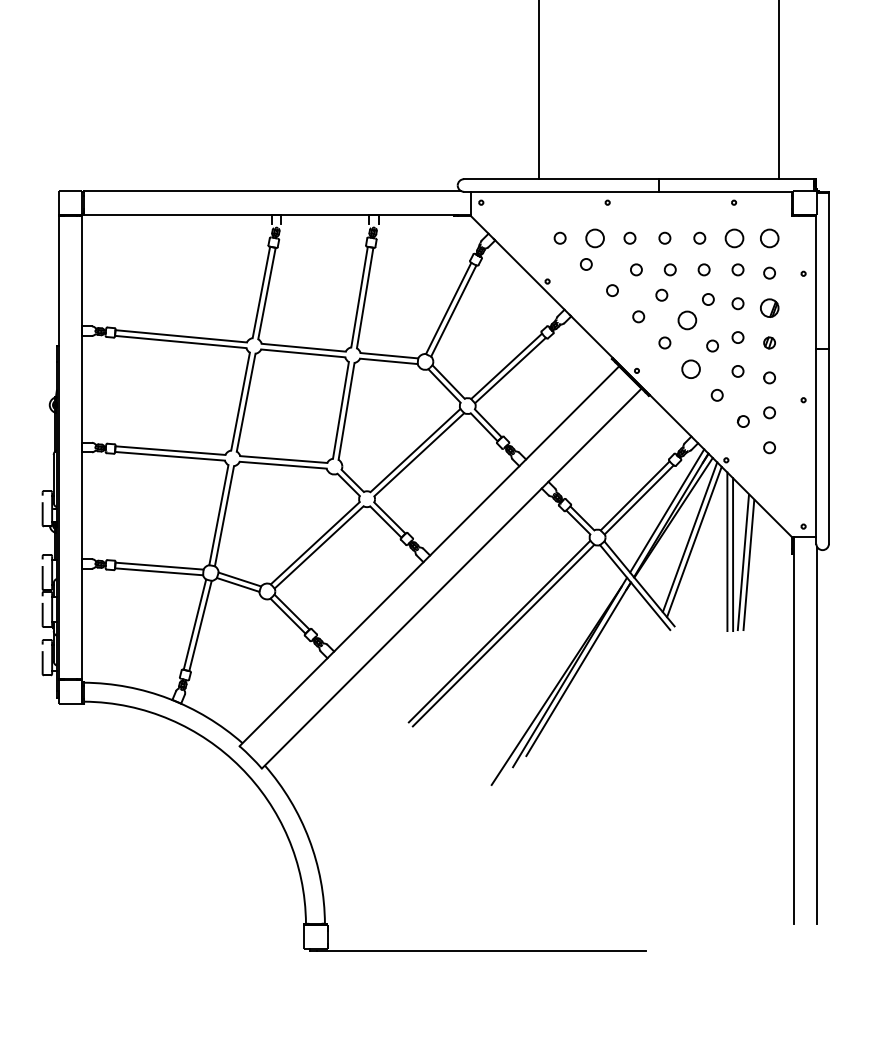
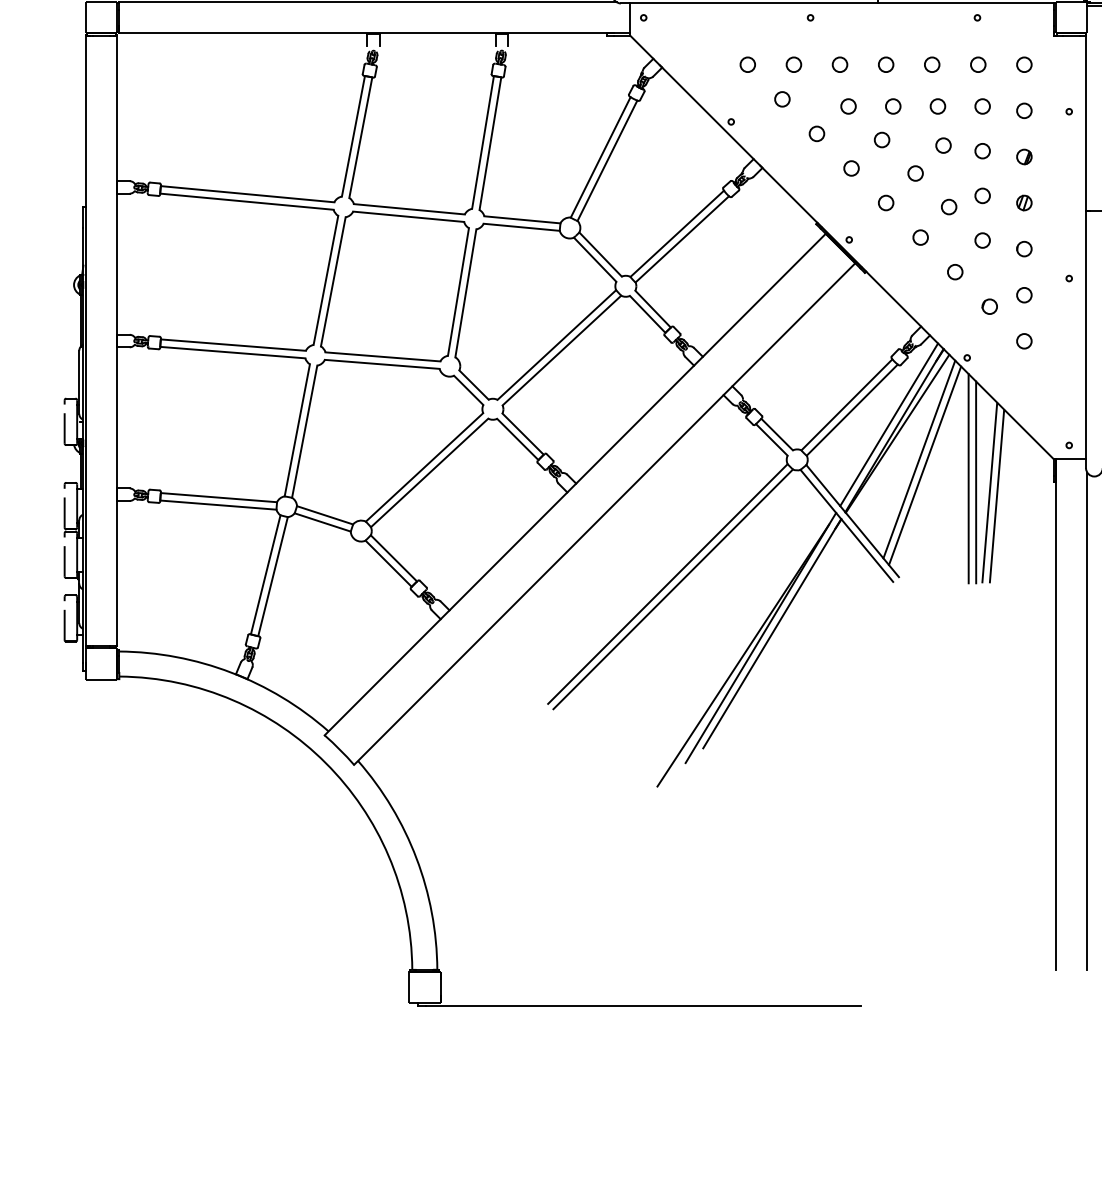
part: (594, 237) -> (793, 63), size x0.62
part: (734, 237) -> (978, 63), size x0.62
part: (769, 237) -> (1024, 63), size x0.62
part: (769, 307) -> (1024, 156), size x0.62
part: (686, 320) -> (914, 173), size x0.62
part: (690, 368) -> (919, 236), size x0.62

